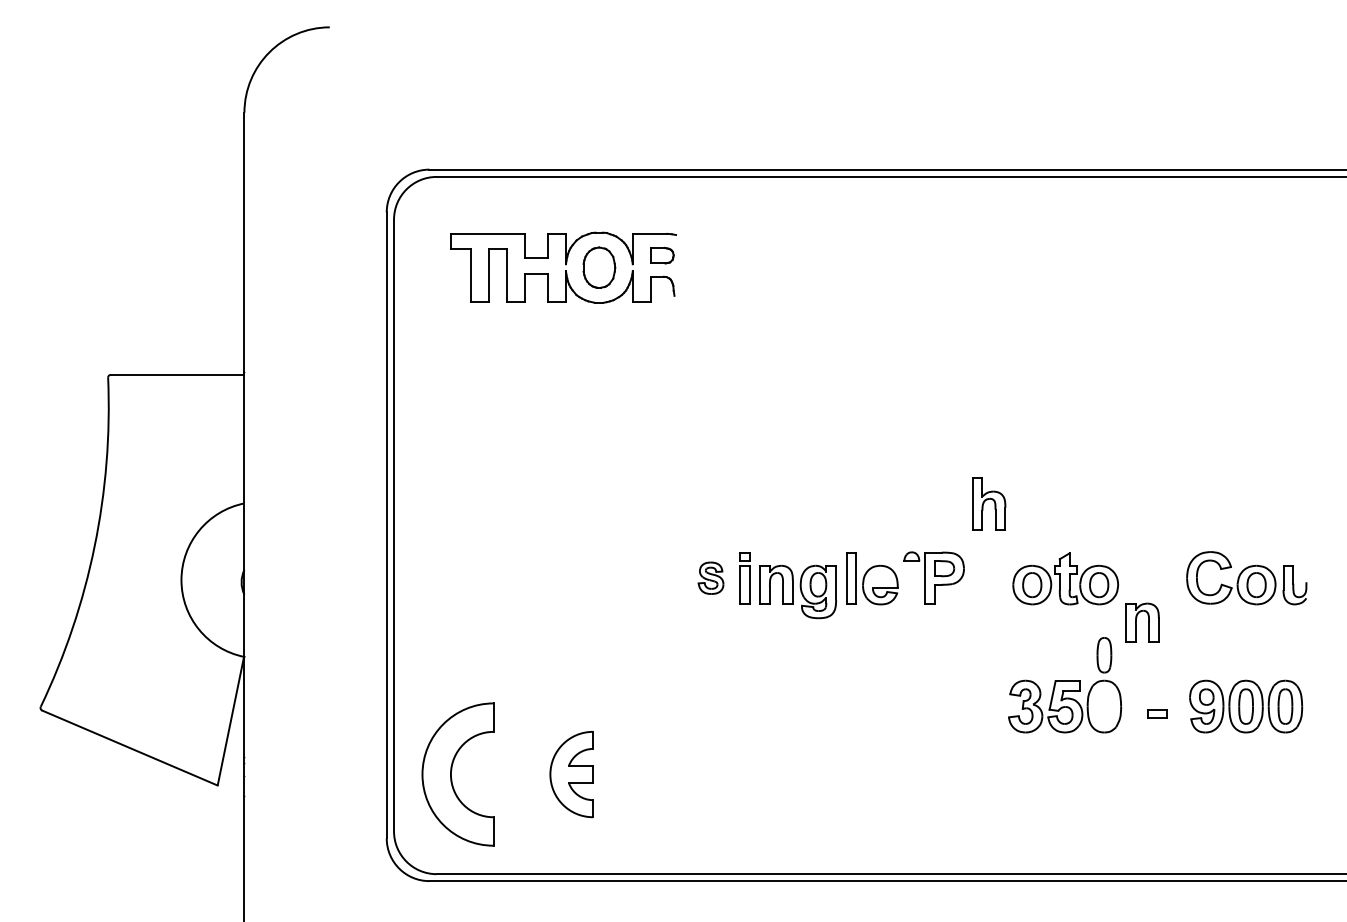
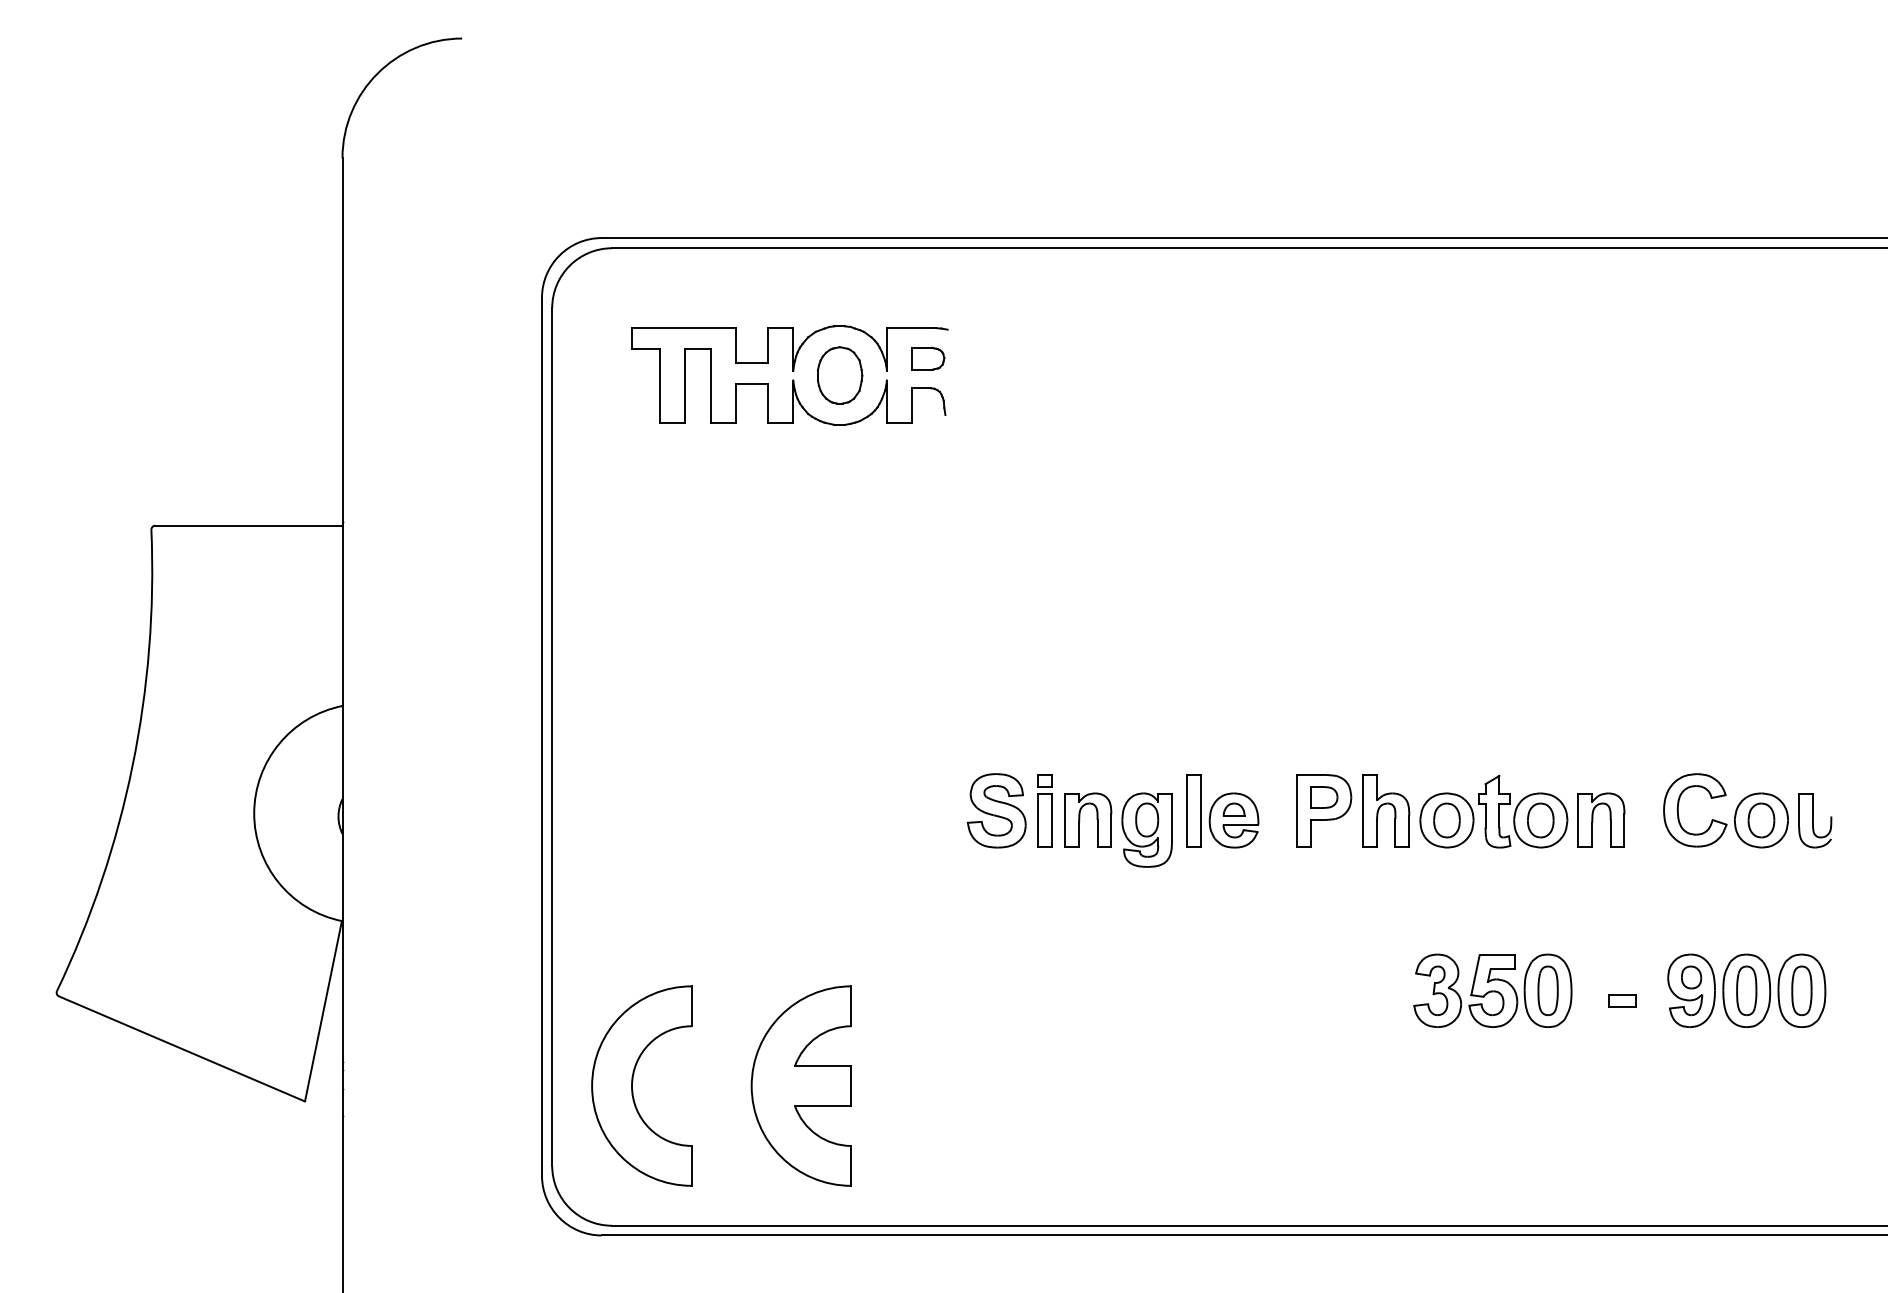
part: (989, 503) -> (1386, 810), moved
part: (911, 556) -> (1233, 809), moved
part: (710, 577) -> (996, 810), size x1.67
part: (1136, 622) -> (1593, 819), moved
part: (1103, 655) -> (1547, 990), moved
part: (571, 774) -> (800, 1085), size x1.67

